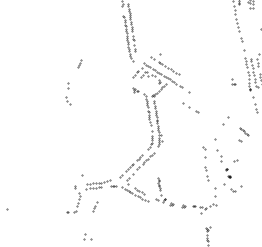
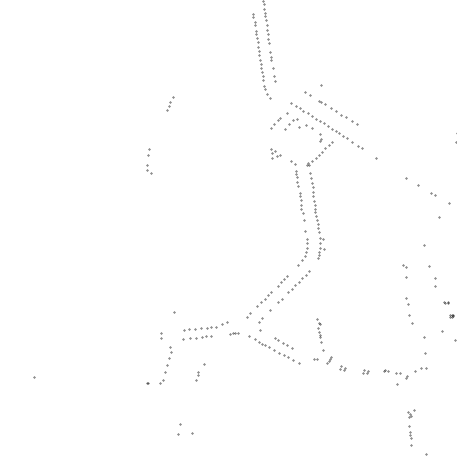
part: (68, 94) -> (149, 161), size x0.62
part: (190, 107) -> (419, 186), moved
part: (204, 152) -> (404, 270), size x0.62

